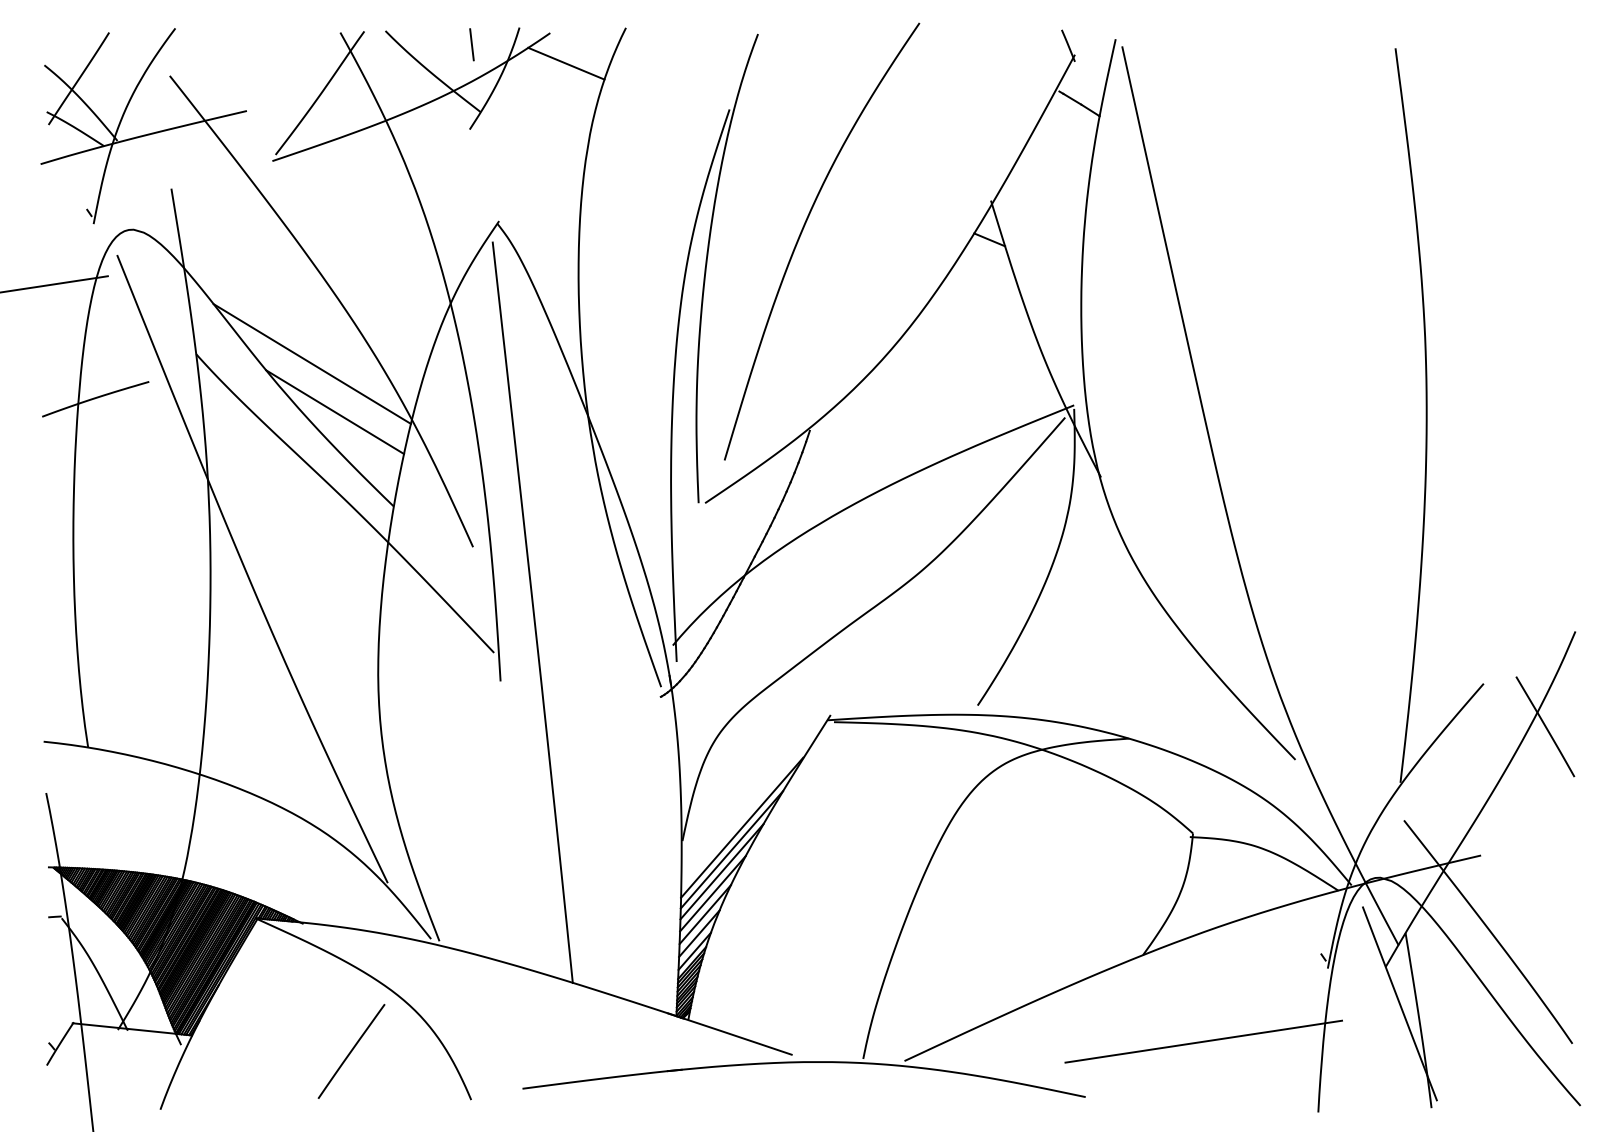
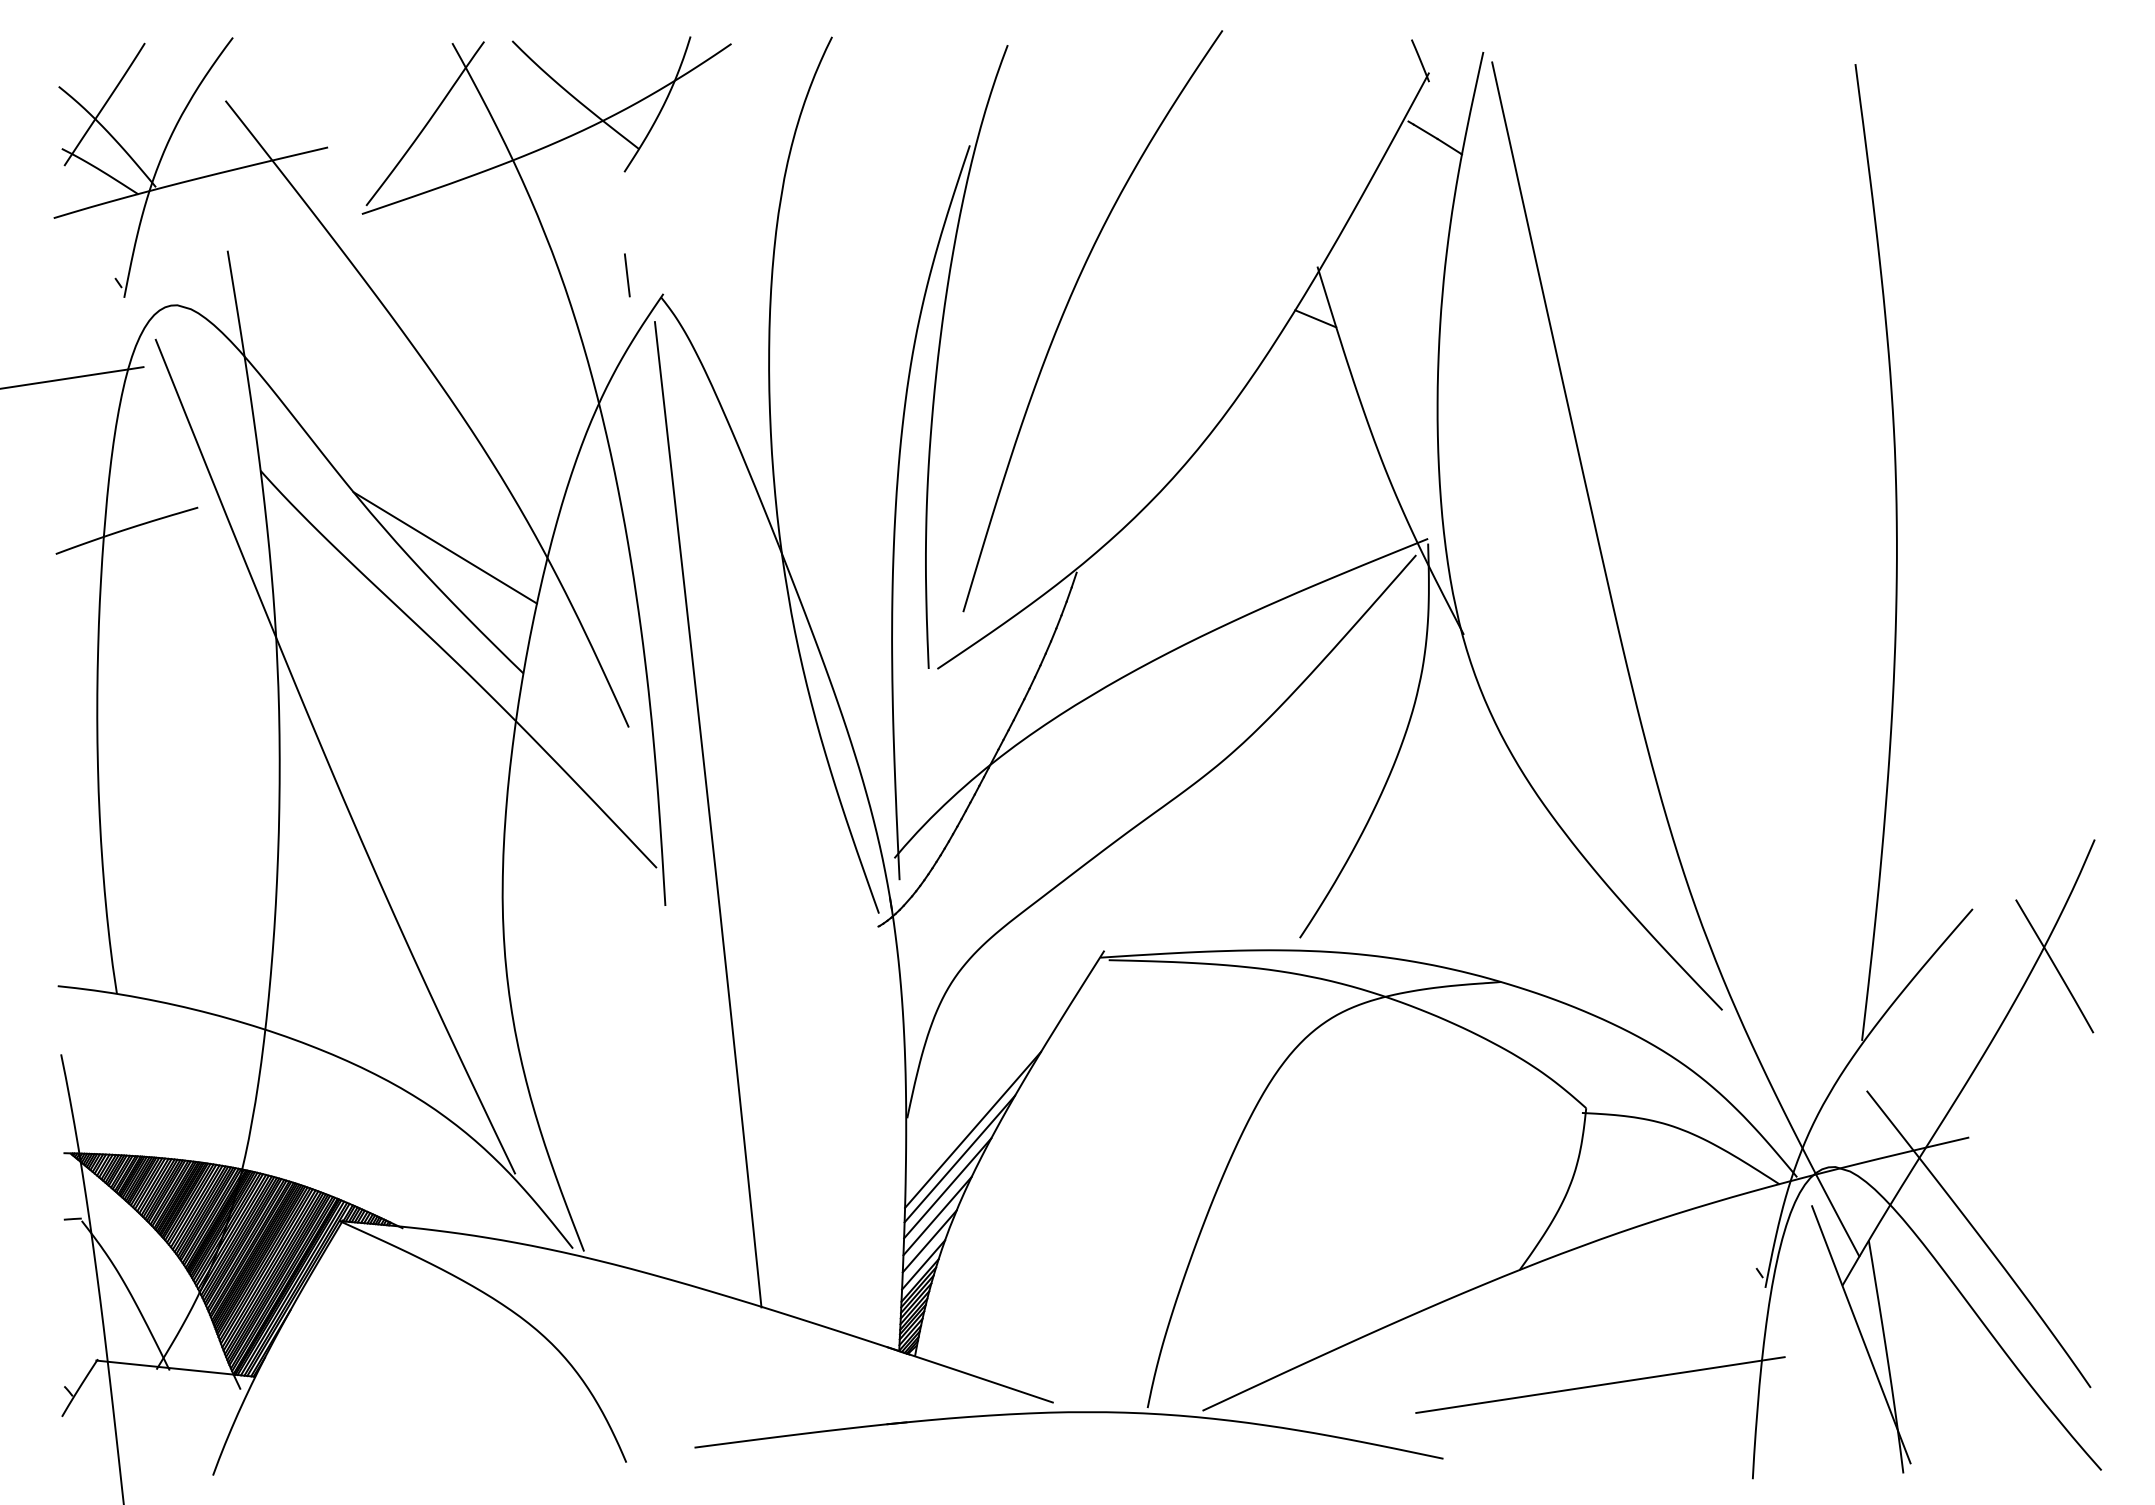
line: (472, 44) -> (627, 275), moved
line: (566, 63) -> (752, 84), removed
line: (311, 363) -> (414, 483), removed
line: (742, 827) -> (986, 1100), removed
line: (351, 1051) -> (466, 1398), removed

